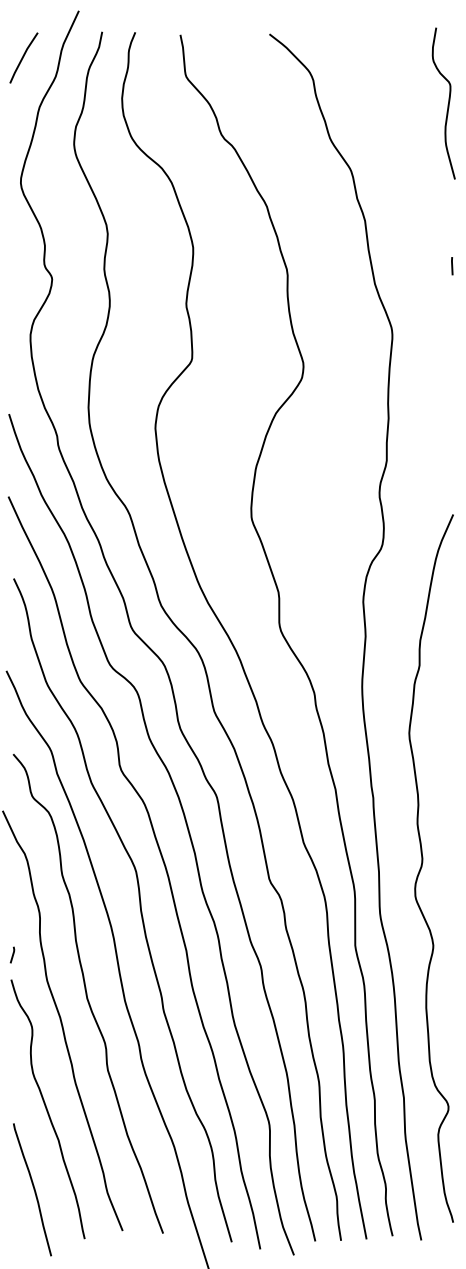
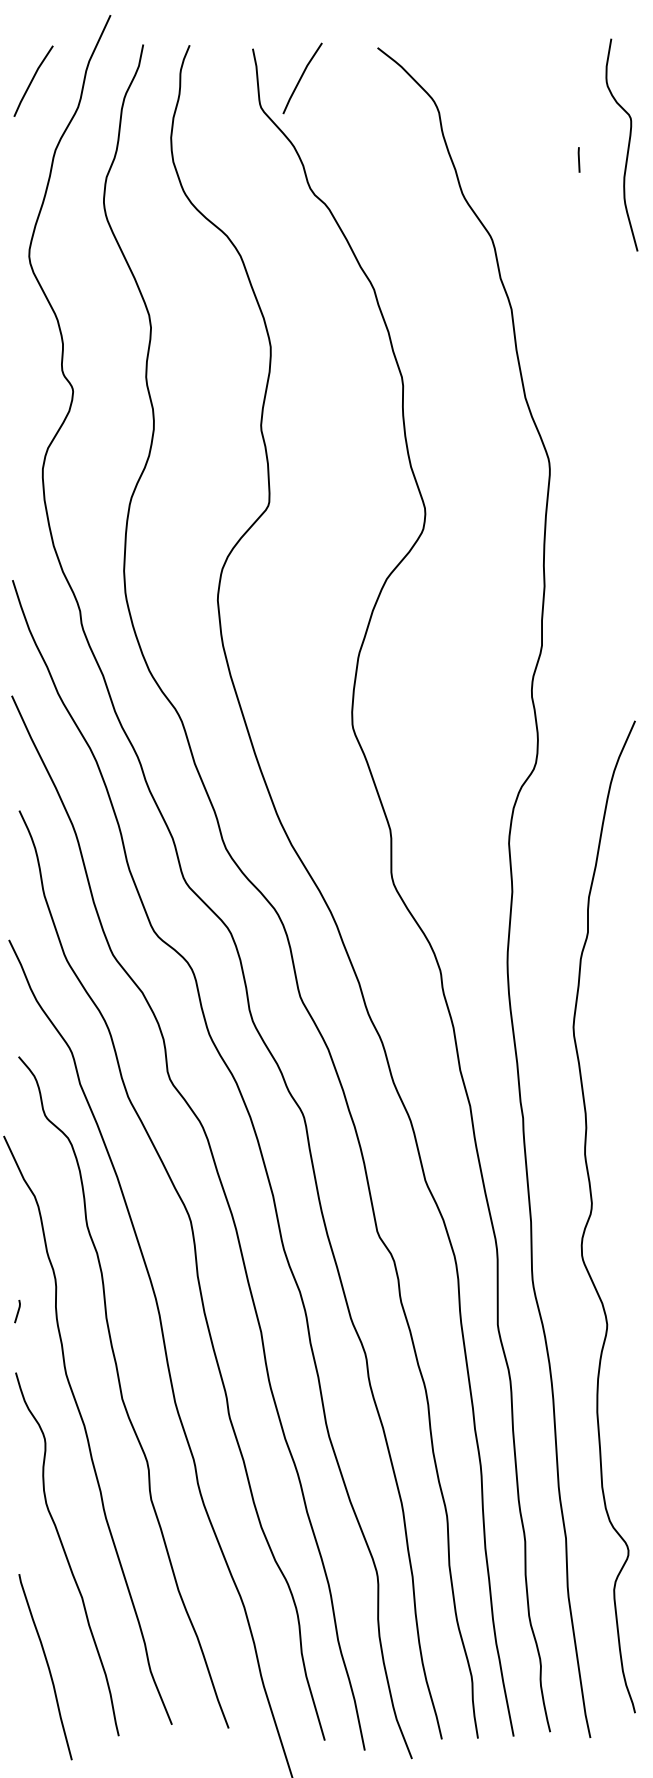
line: (215, 55) -> (301, 77), added
line: (452, 266) -> (579, 160), moved
line: (12, 954) -> (17, 1310), moved

